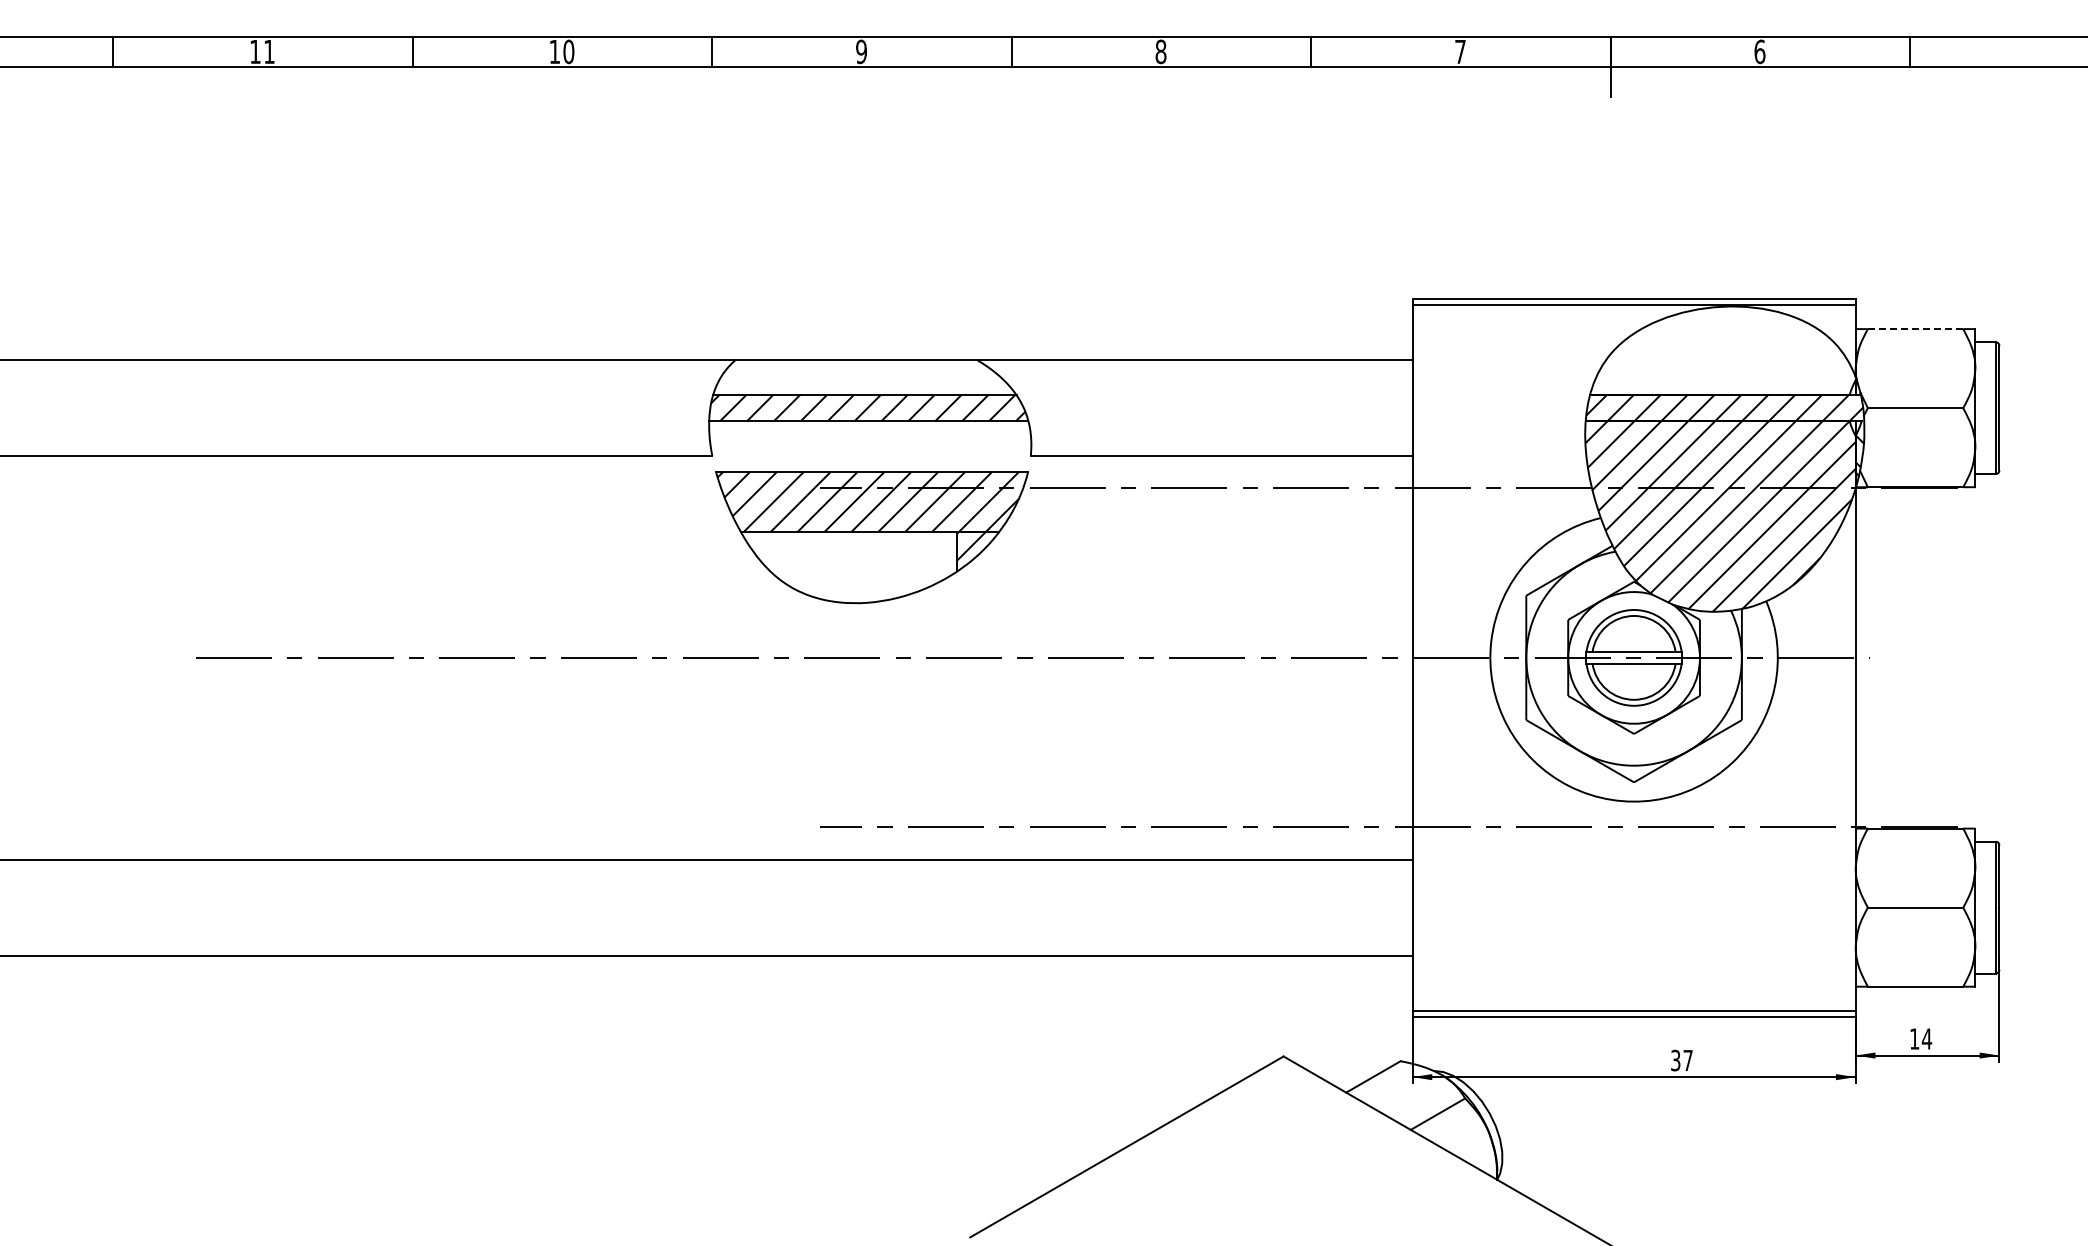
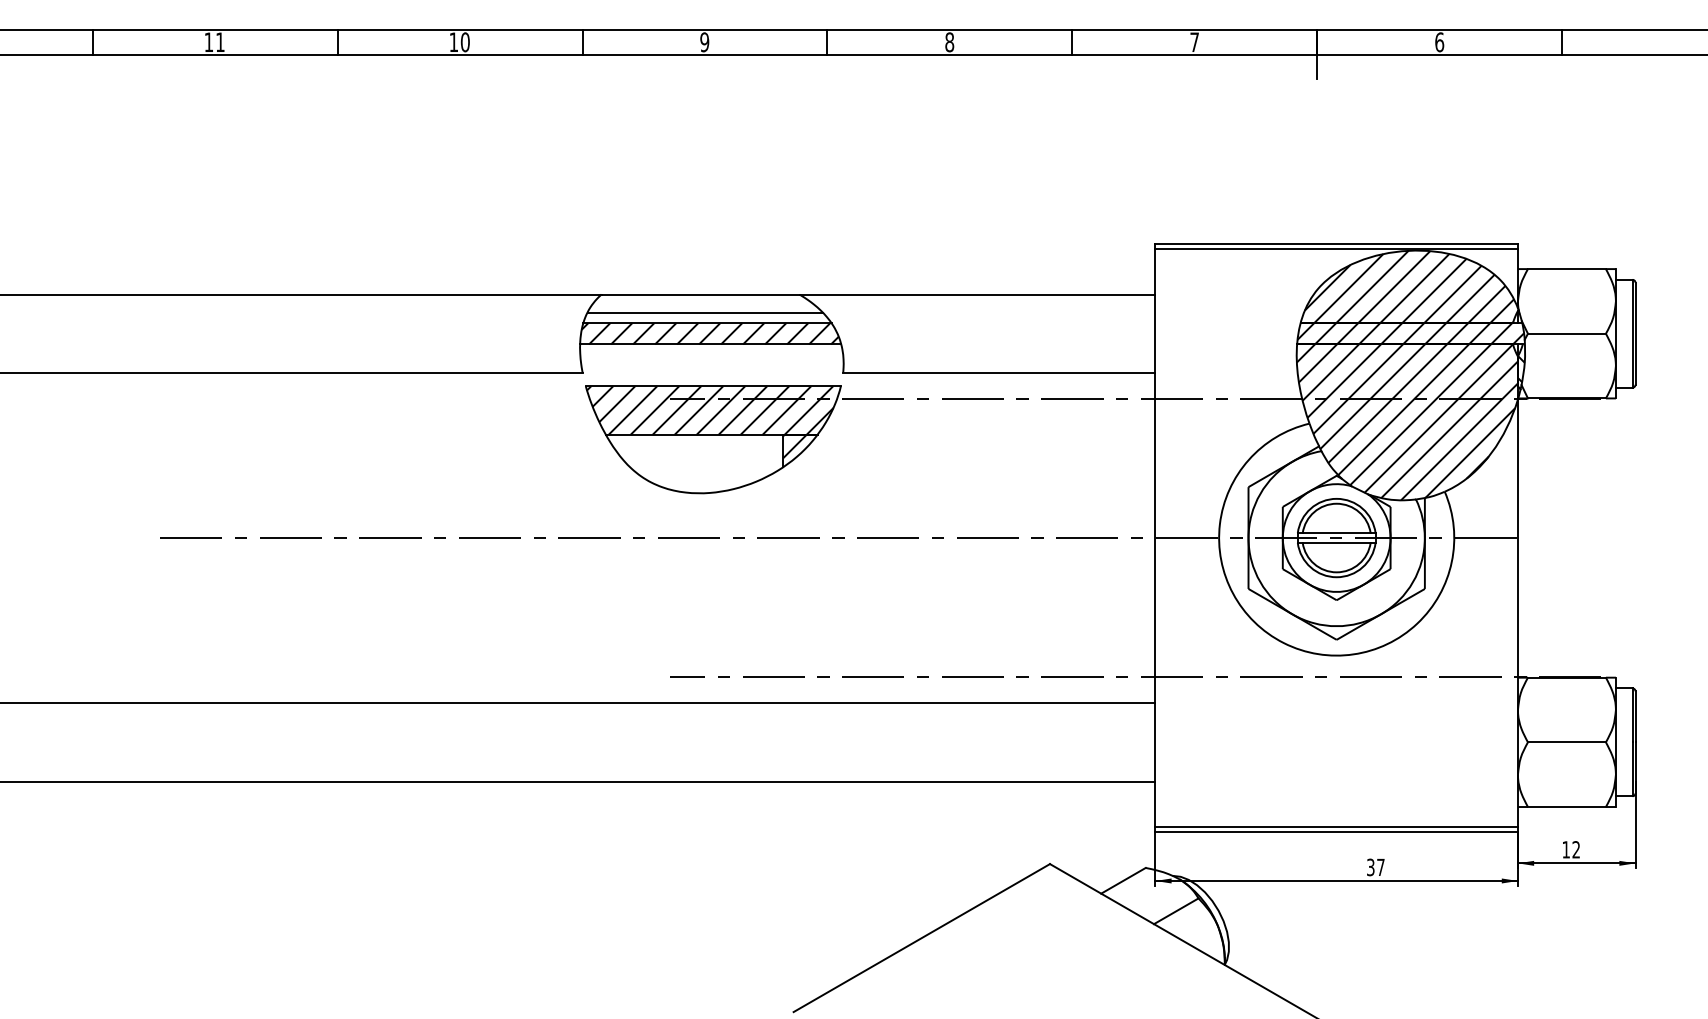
line: (1915, 329) -> (1566, 269), dashed -> solid
hatch: (1722, 350) -> (1409, 286), added
line: (861, 382) -> (704, 312), added
text: (1926, 1038) -> (1575, 849), 14 -> 12

